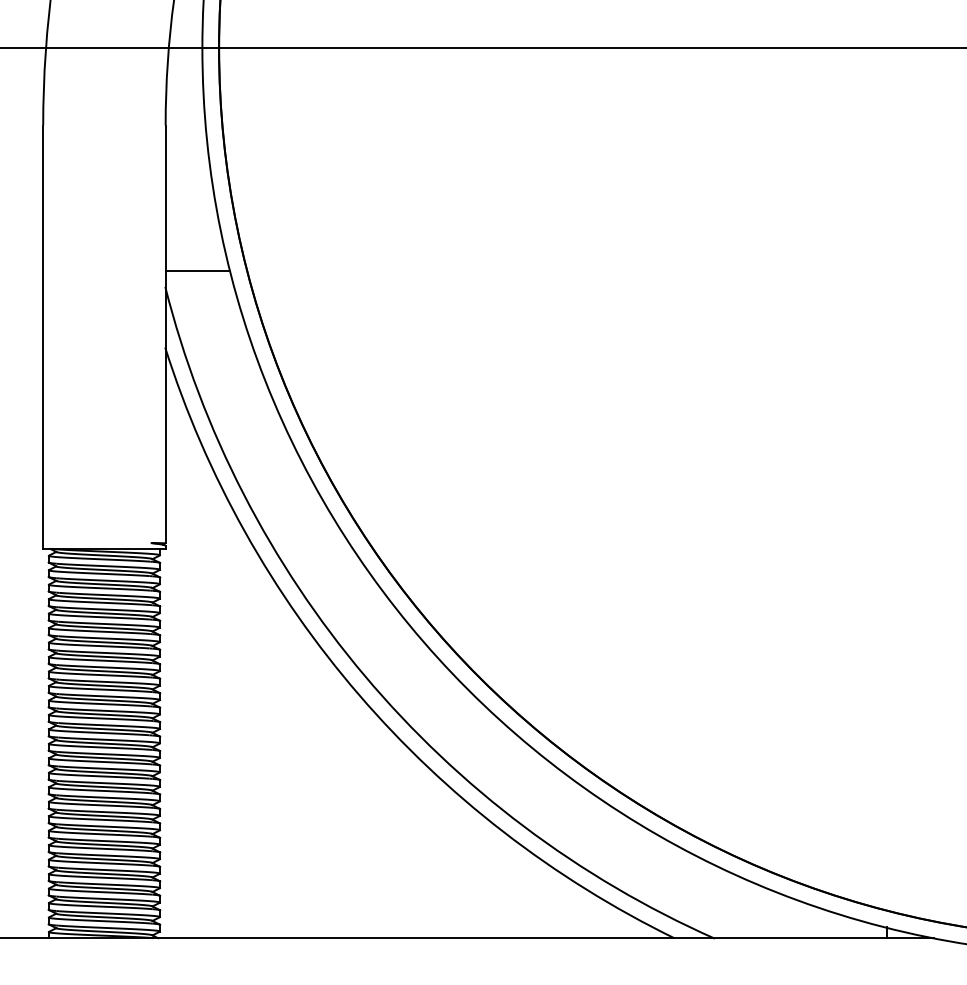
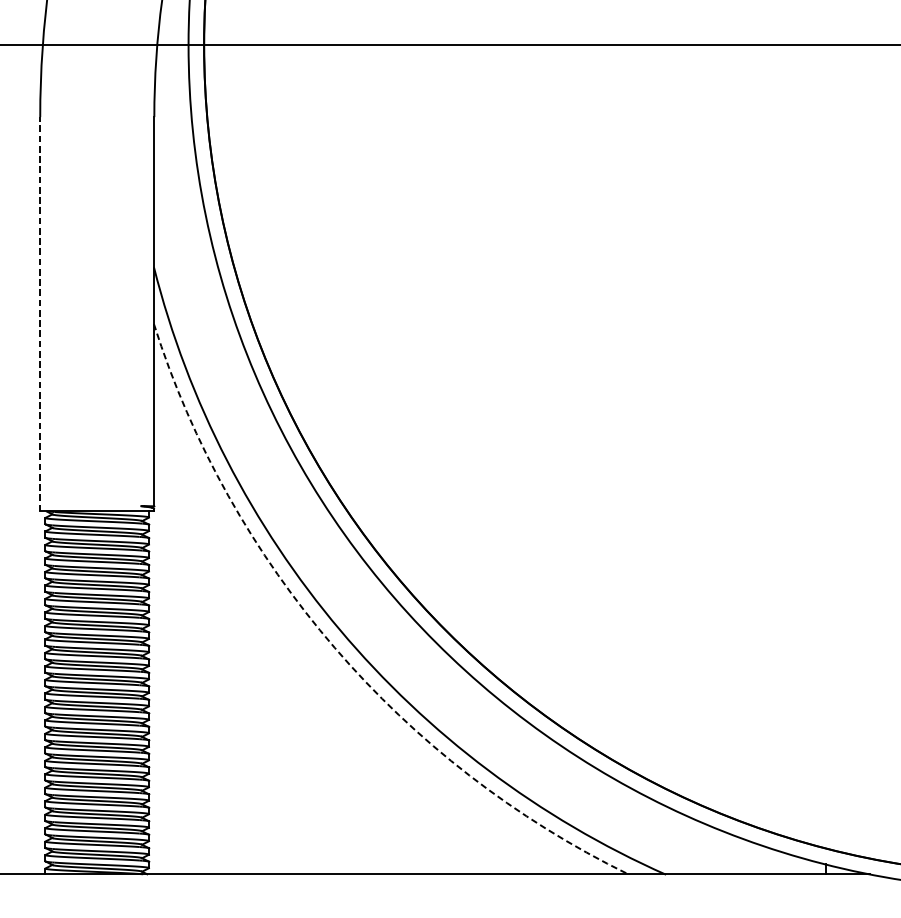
line: (197, 270) -> (184, 252), removed
line: (43, 336) -> (40, 313), solid -> dashed
arc: (359, 695) -> (334, 648), solid -> dashed

